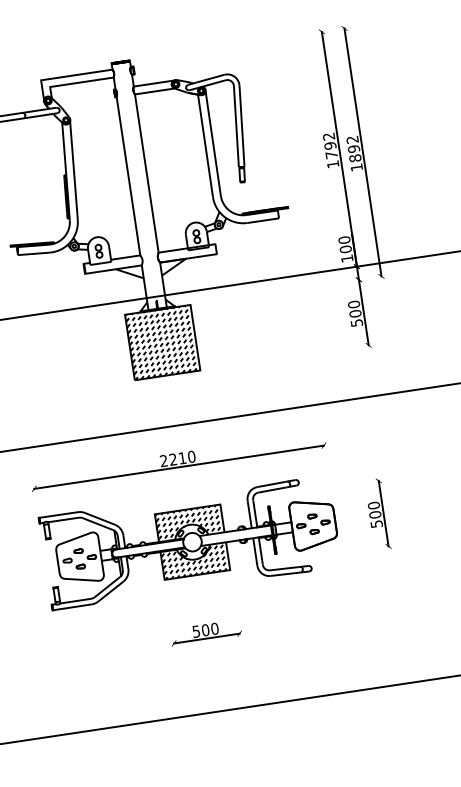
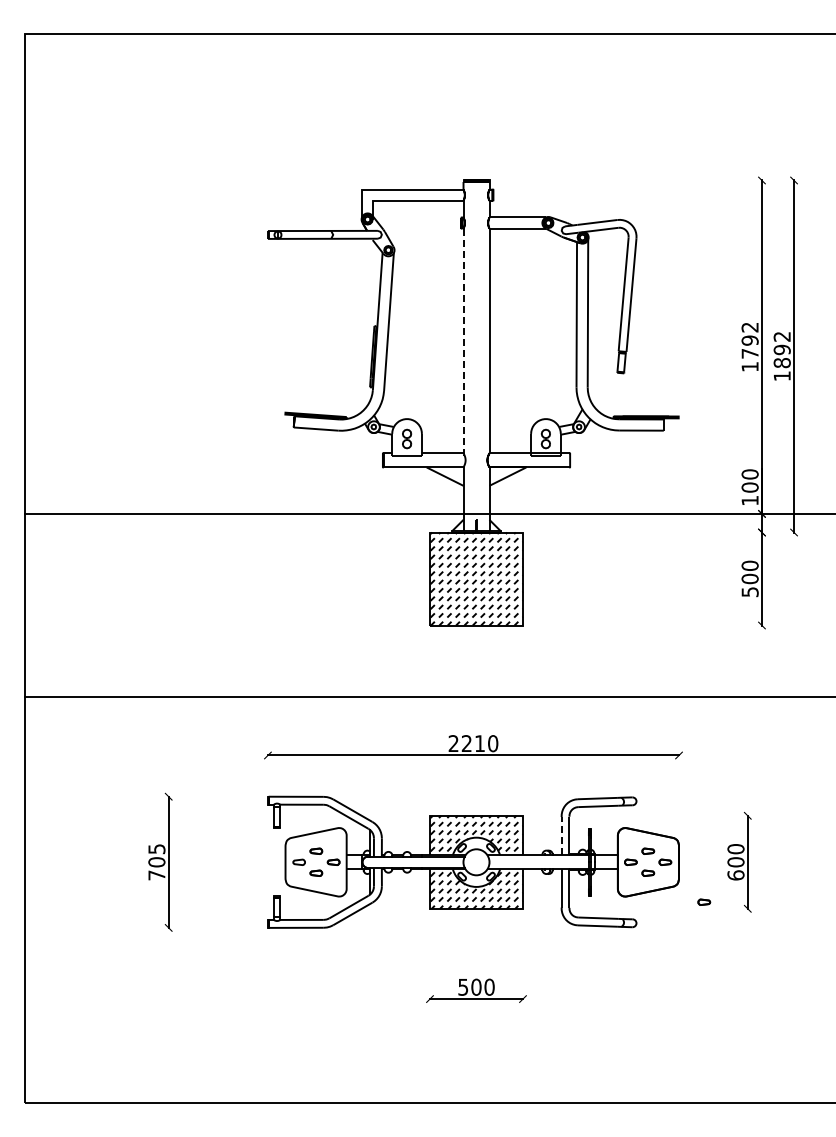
line: (128, 176) -> (463, 341), solid -> dashed
line: (249, 514) -> (561, 835), solid -> dashed
text: (376, 524) -> (735, 875), 500 -> 600
part: (357, 545) -> (704, 901), added

